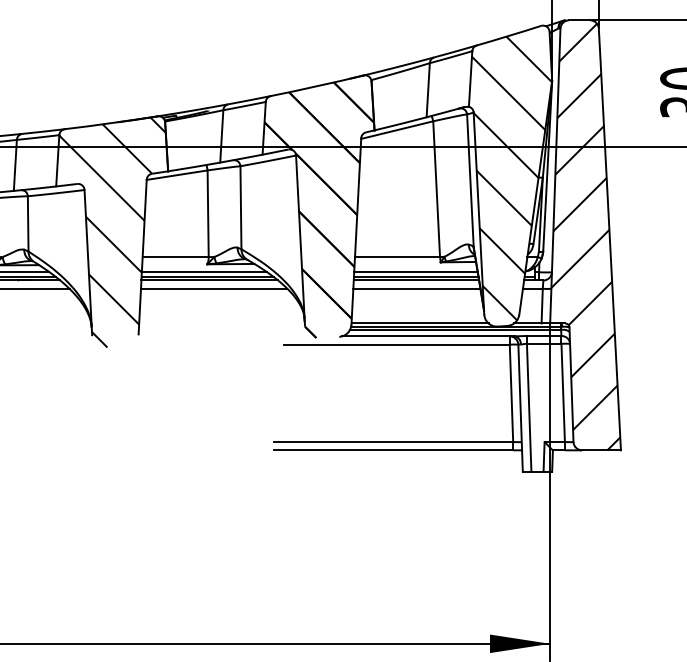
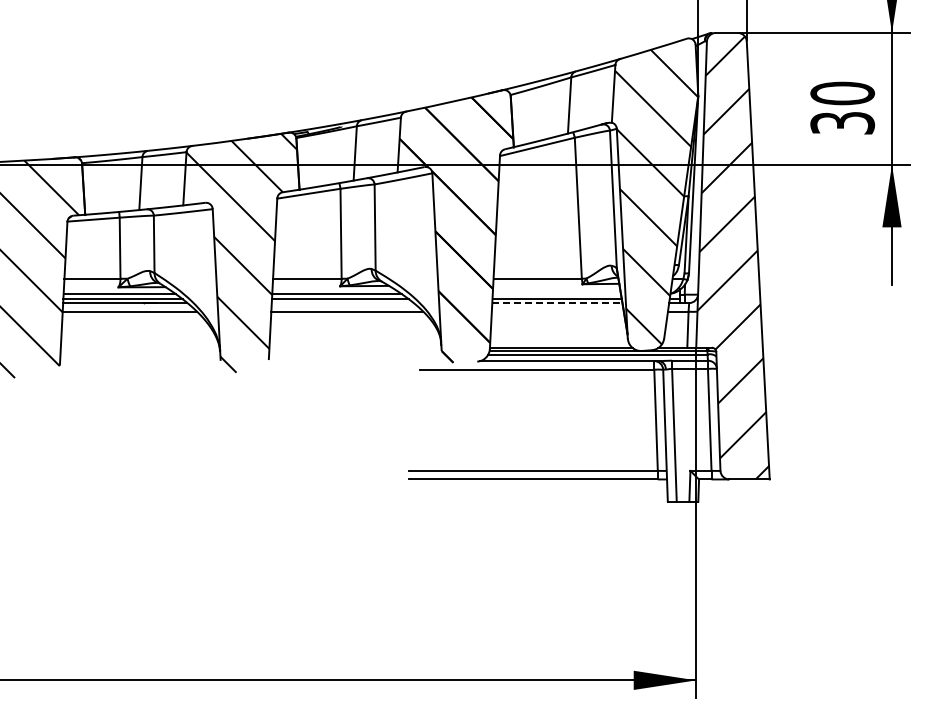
line: (415, 272) -> (556, 294), removed
line: (209, 280) -> (342, 303), removed
line: (416, 280) -> (557, 303), solid -> dashed
line: (416, 288) -> (557, 311), removed

